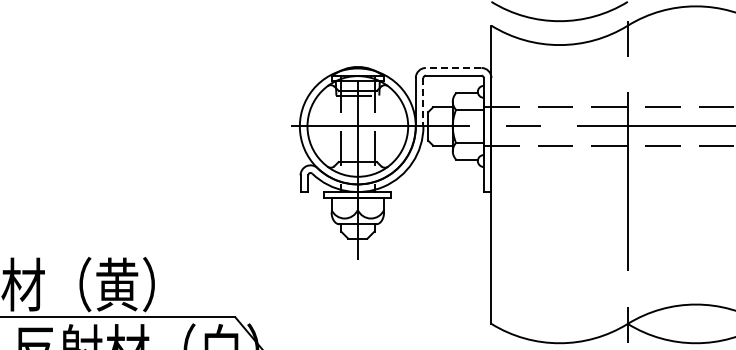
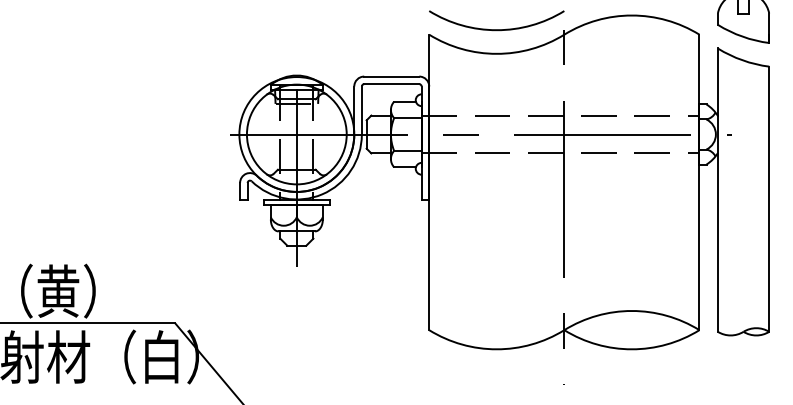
line: (453, 67) -> (391, 76), dashed -> solid
line: (423, 102) -> (361, 110), dashed -> solid

